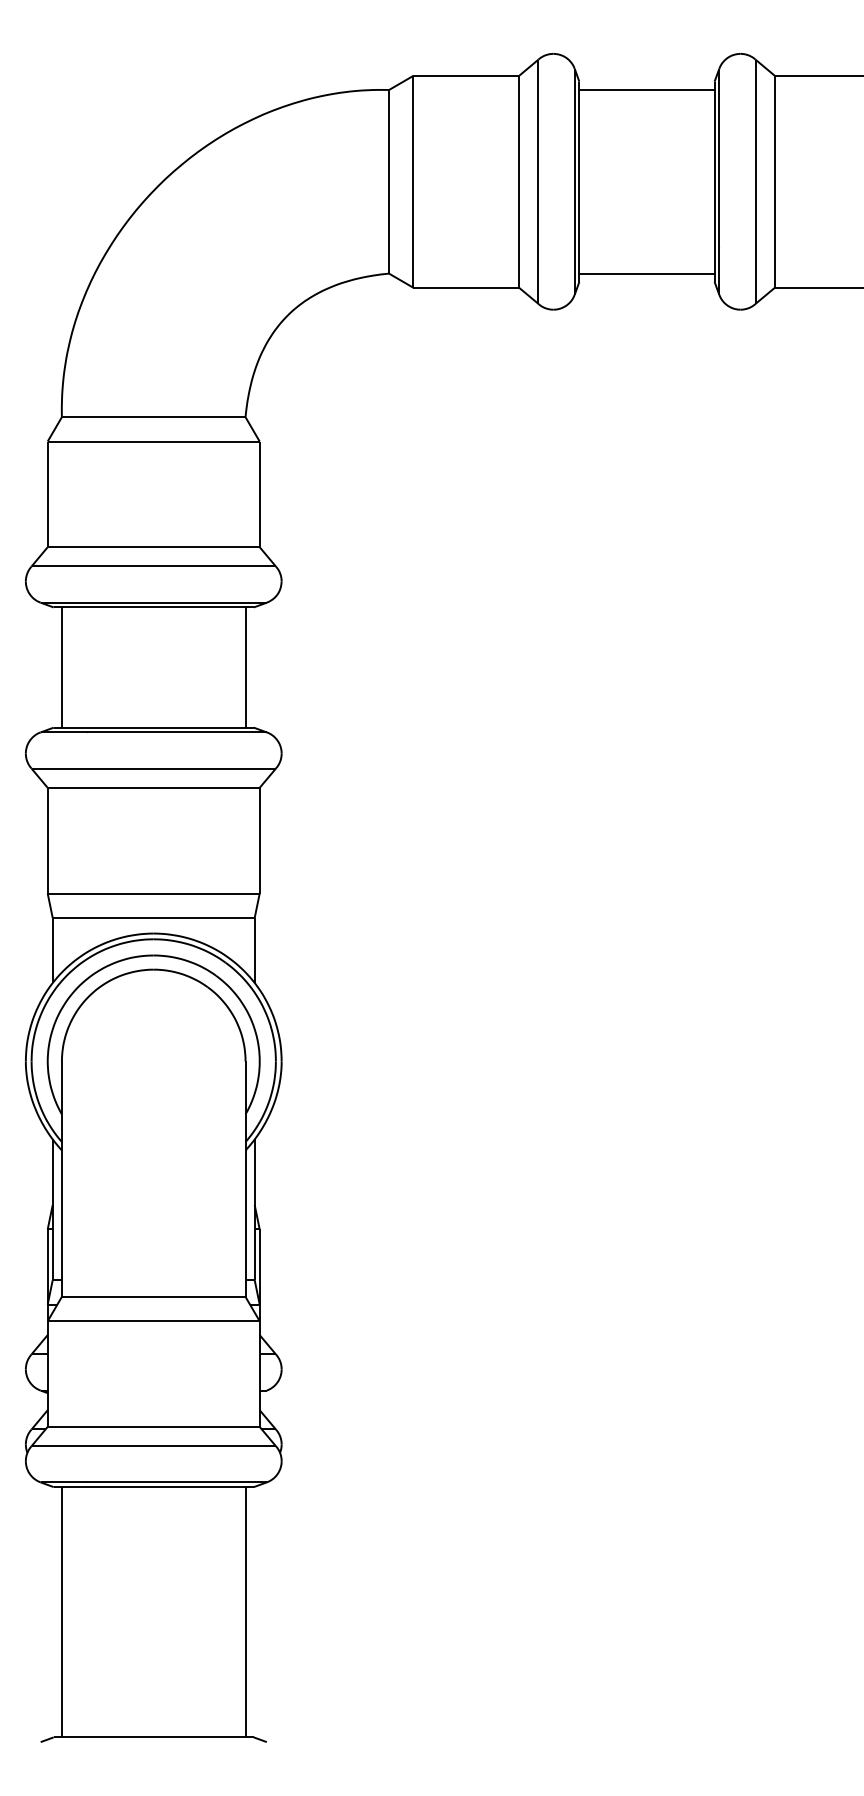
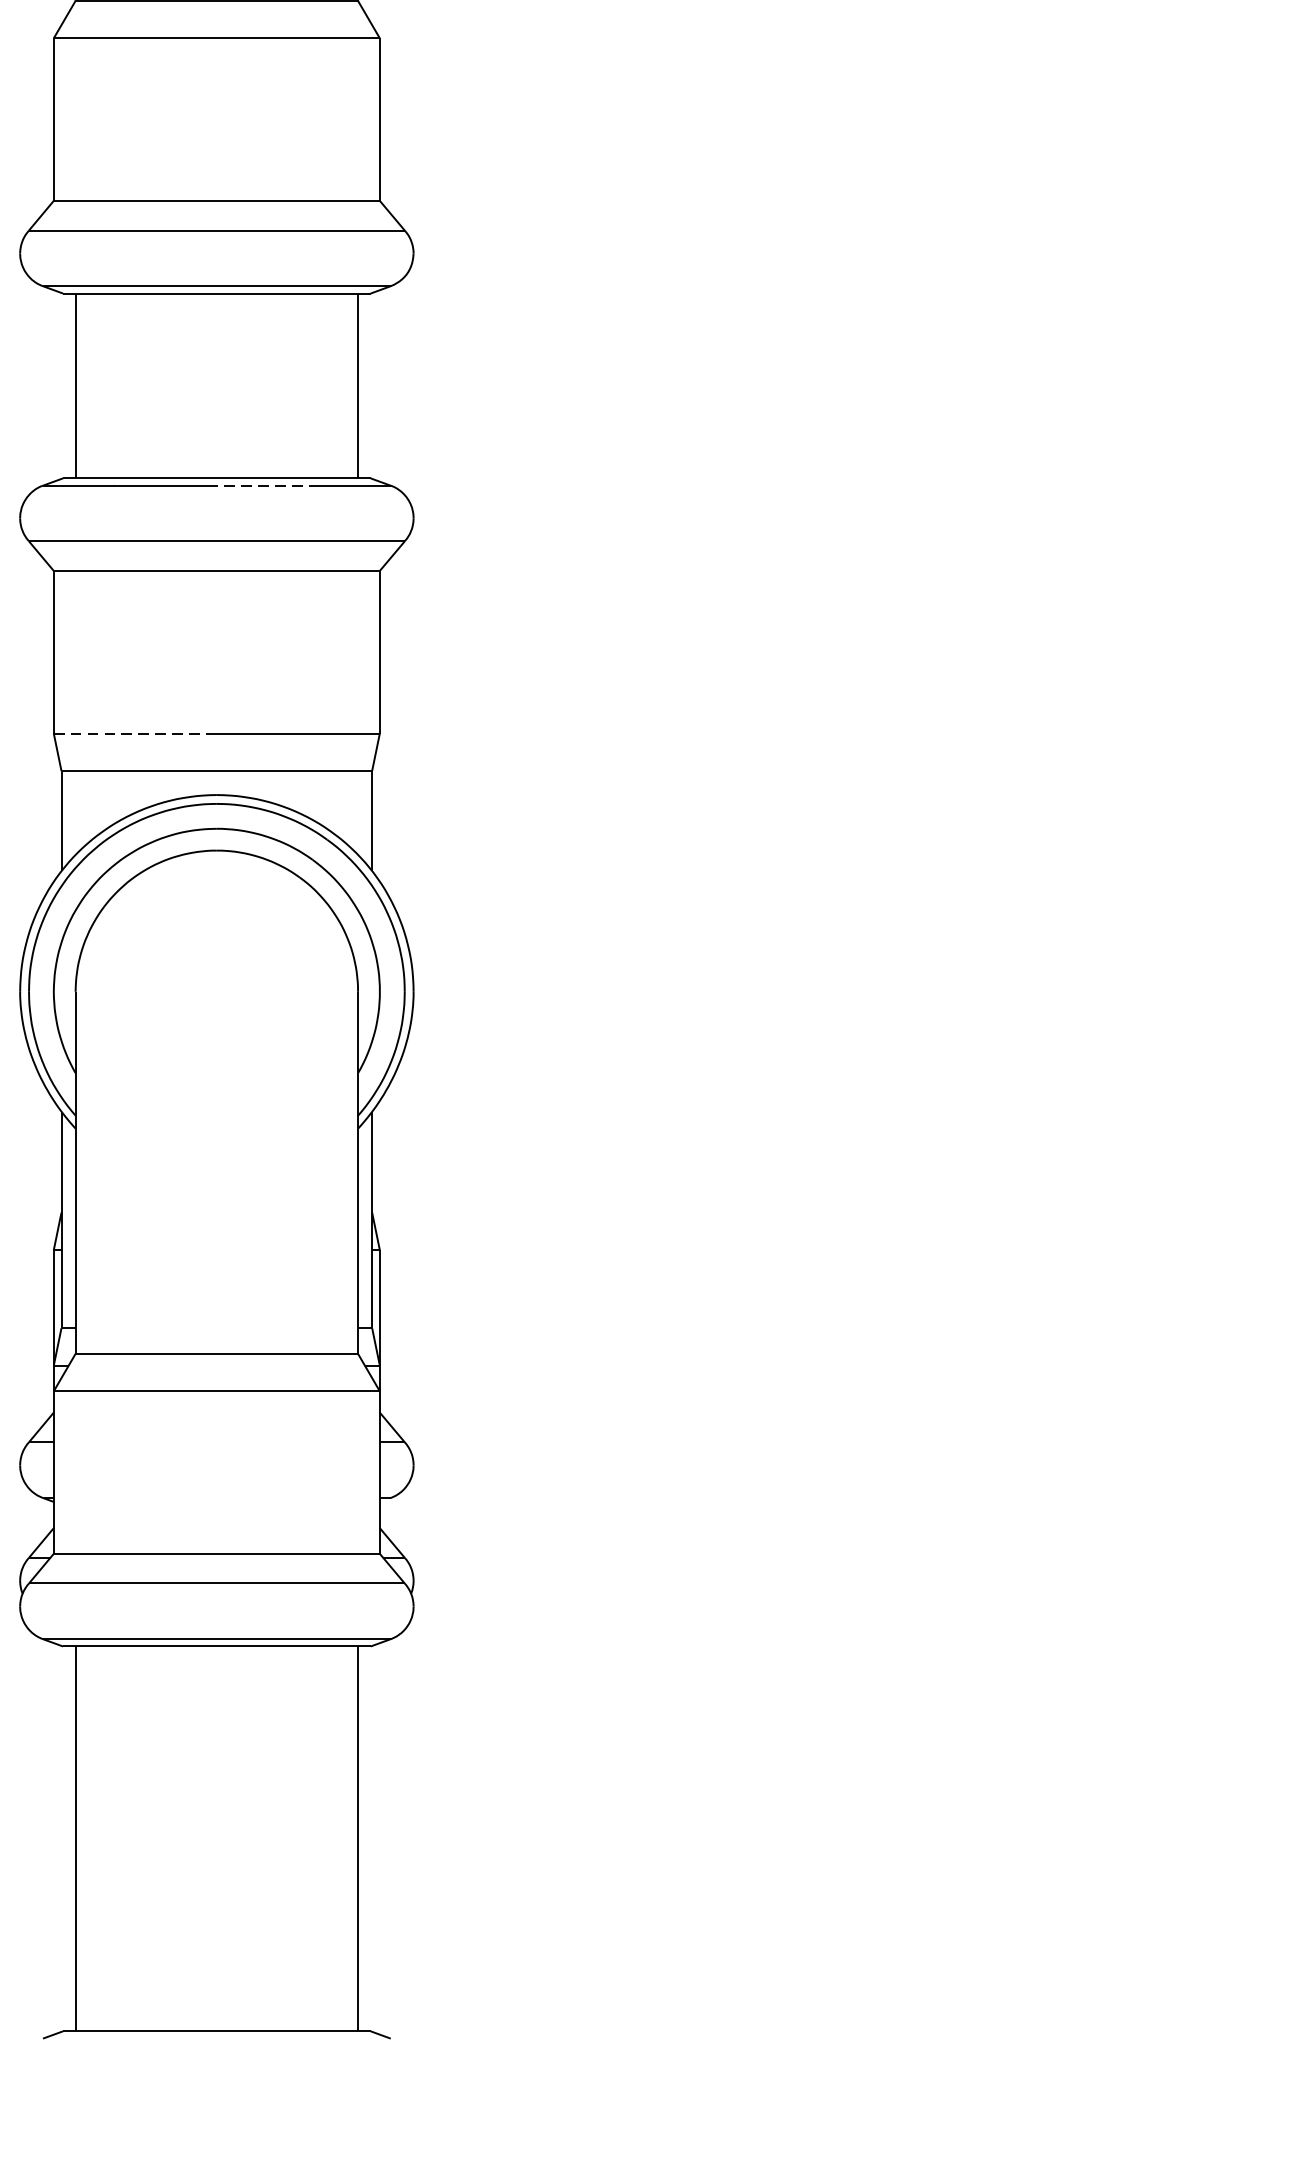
line: (186, 732) -> (267, 485), solid -> dashed
line: (100, 893) -> (134, 733), solid -> dashed

